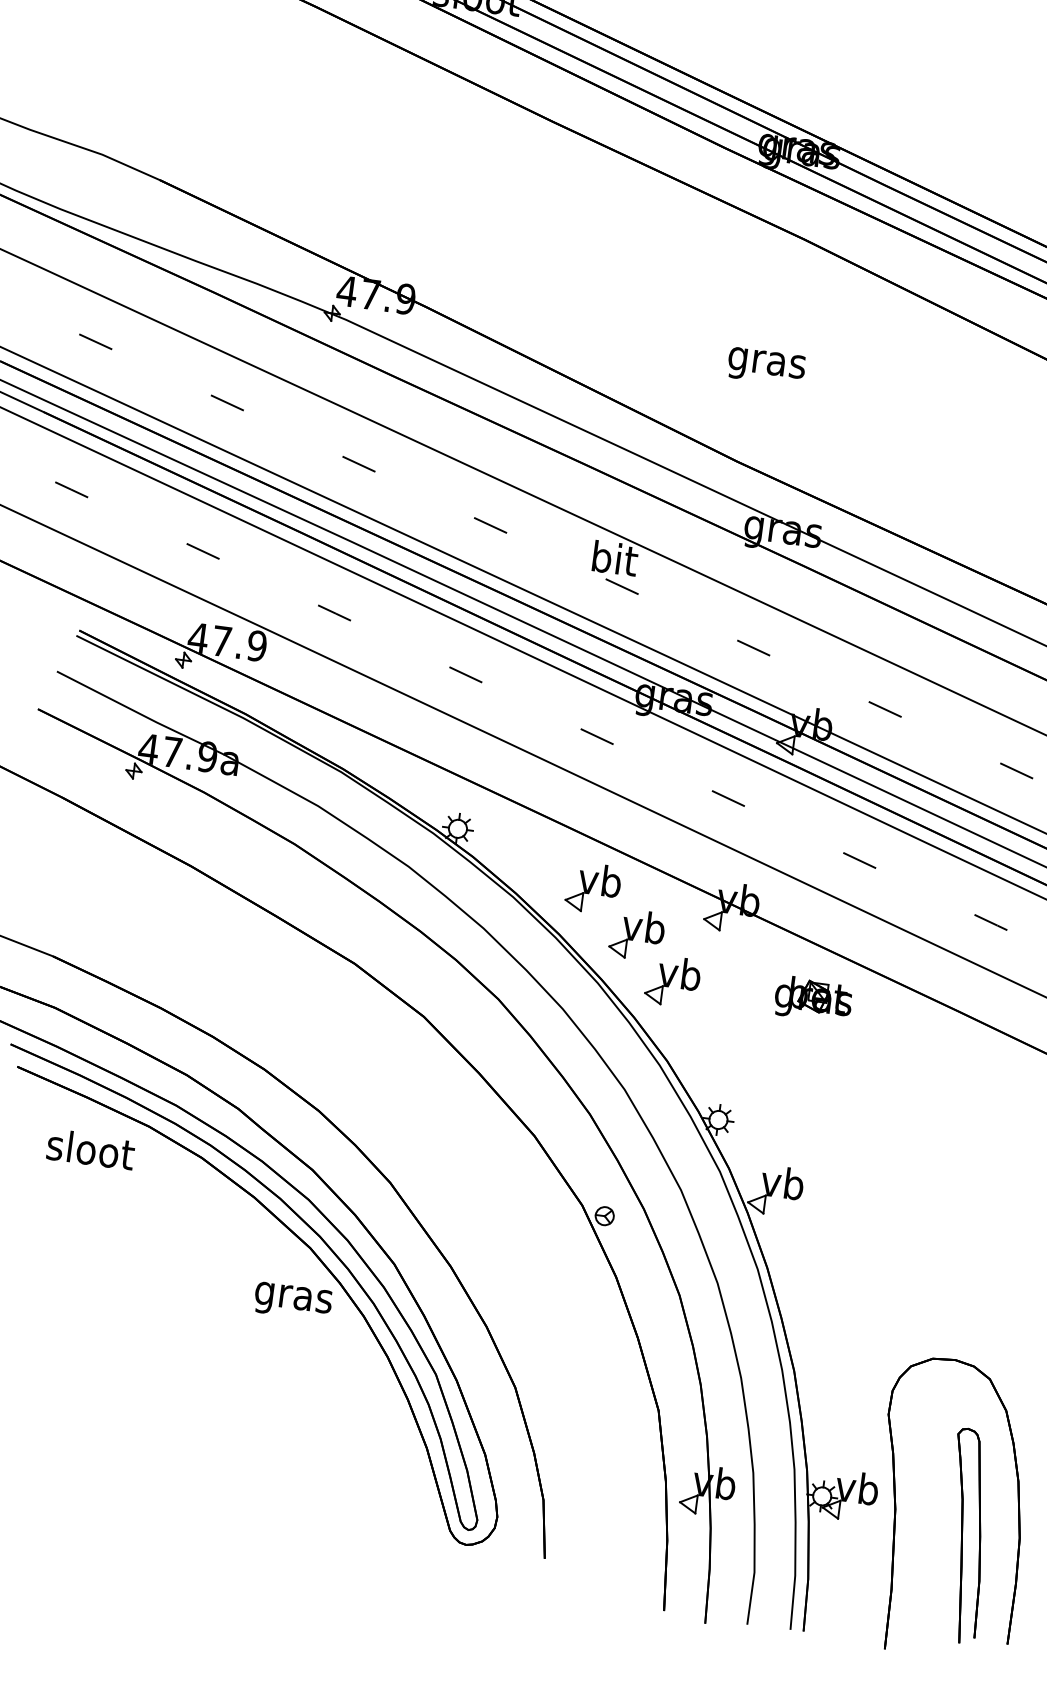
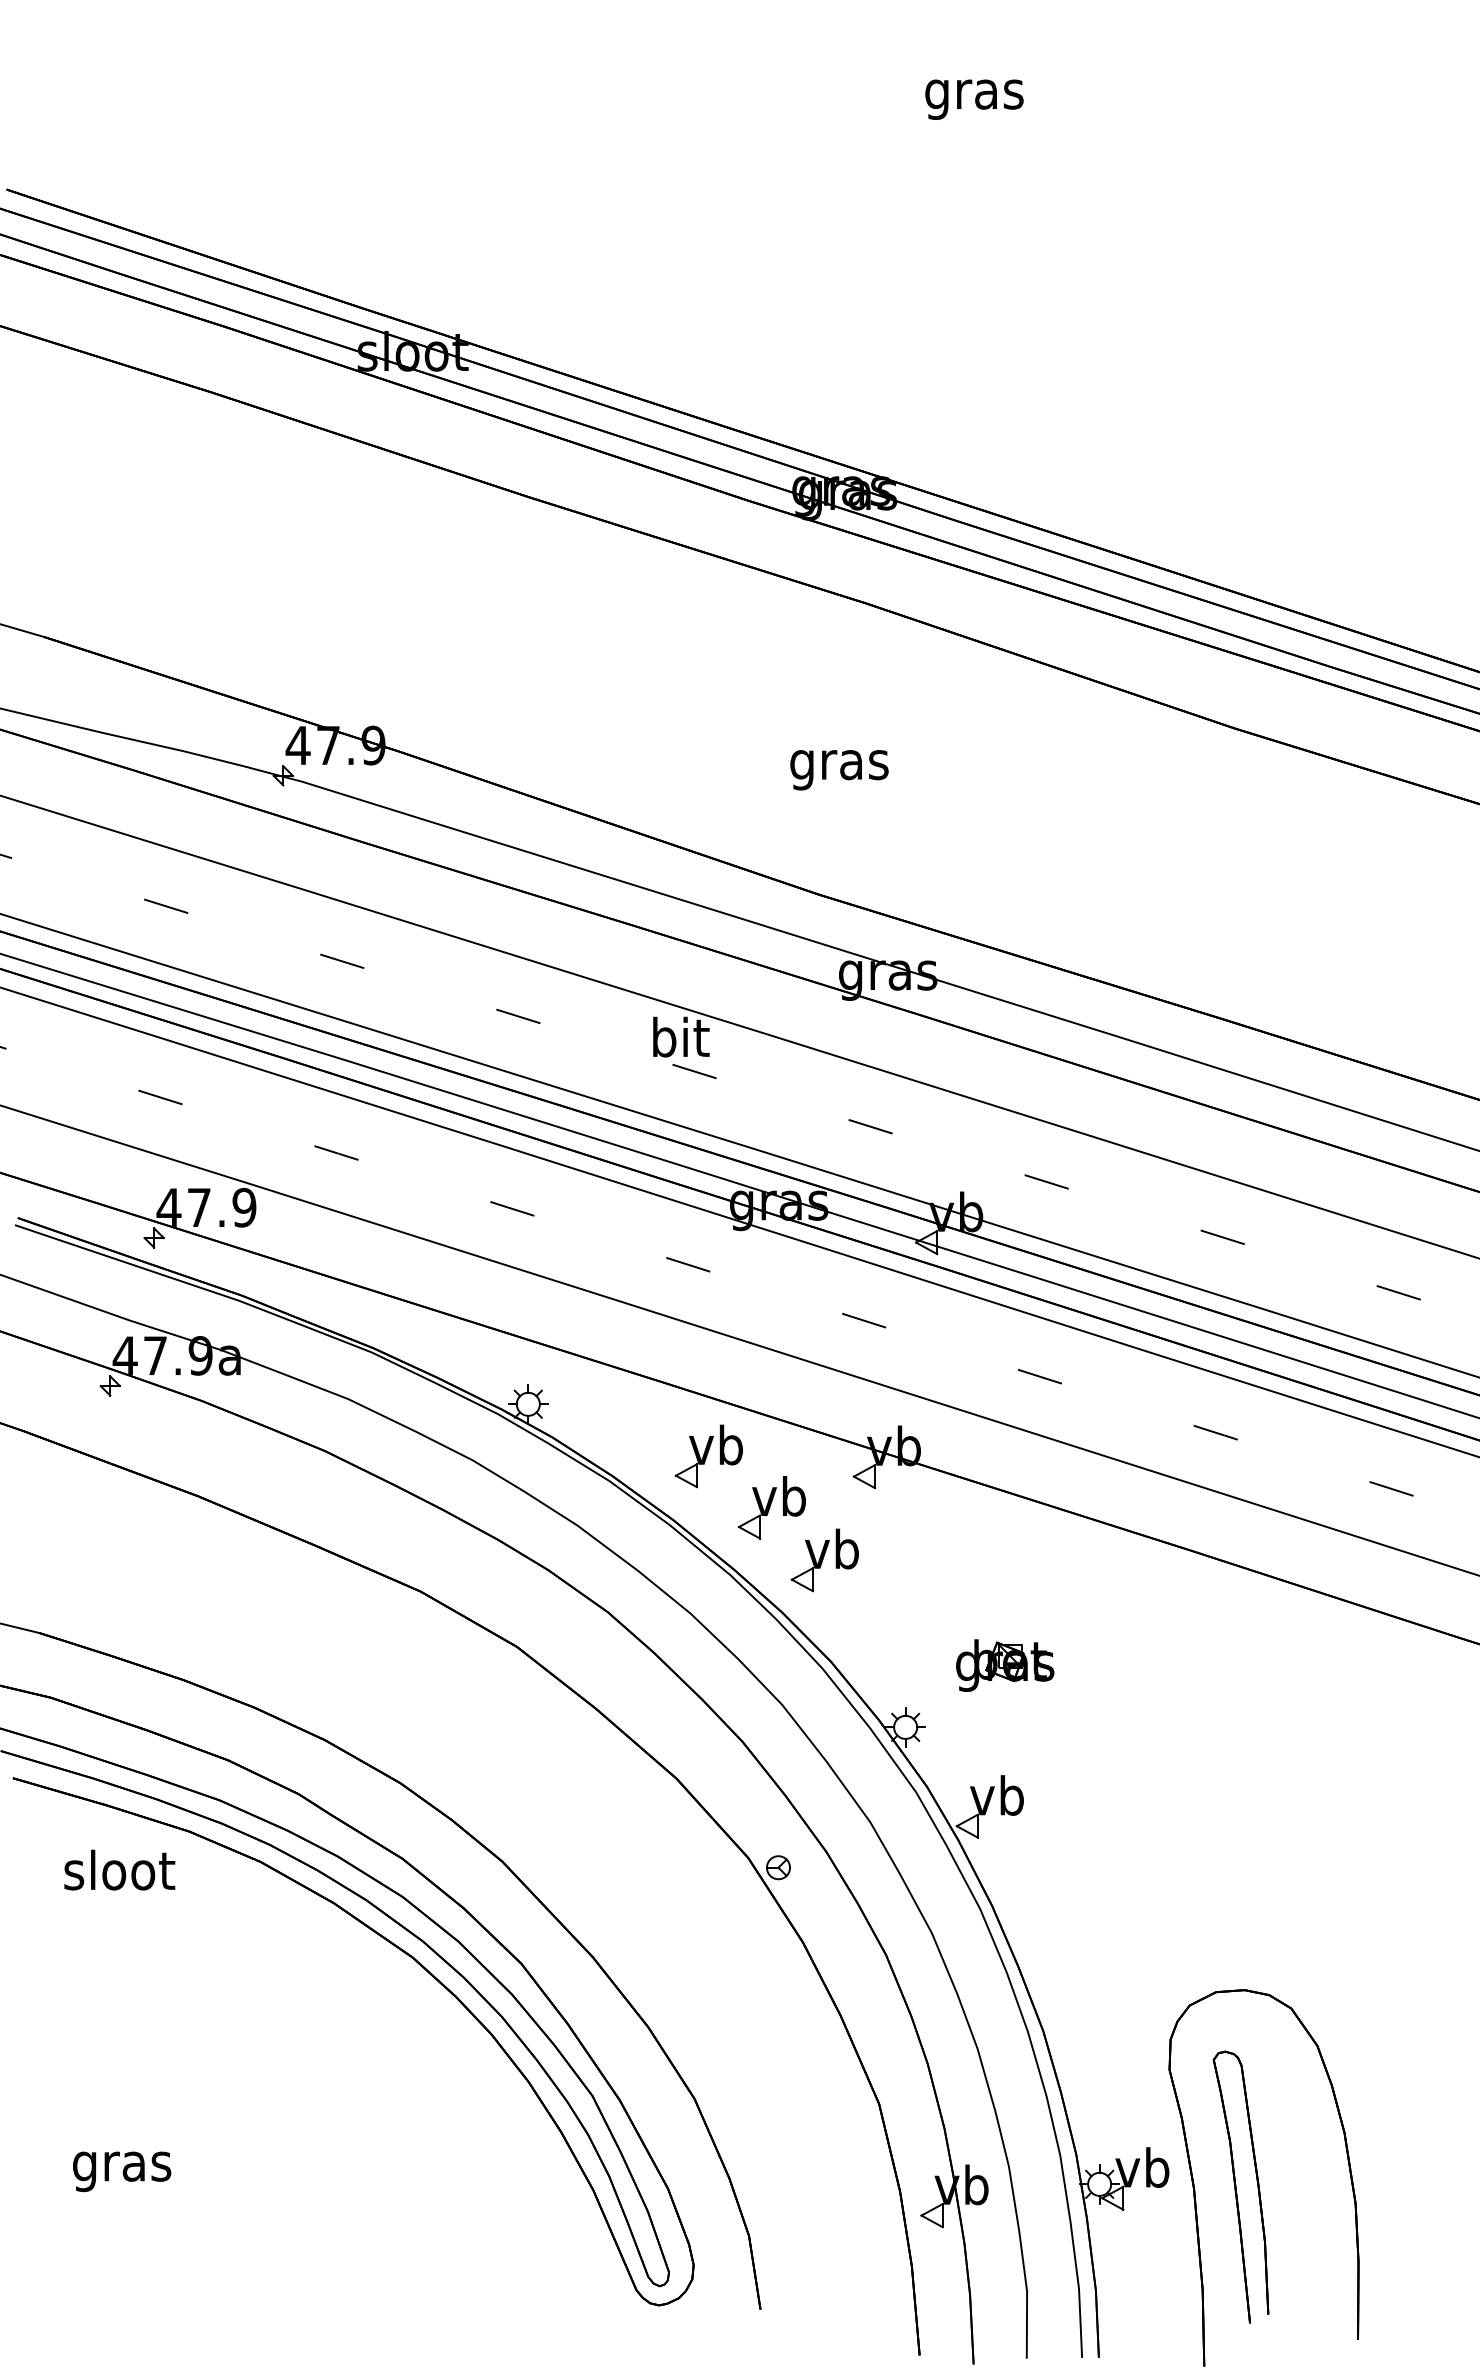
part: (813, 999) -> (1005, 1665), moved
text: (293, 1301) -> (122, 2171), moved
part: (966, 1535) -> (1240, 2186), moved

